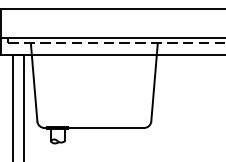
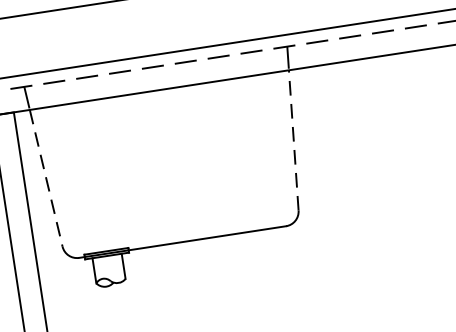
line: (34, 88) -> (46, 179), solid -> dashed
line: (154, 88) -> (294, 141), solid -> dashed

